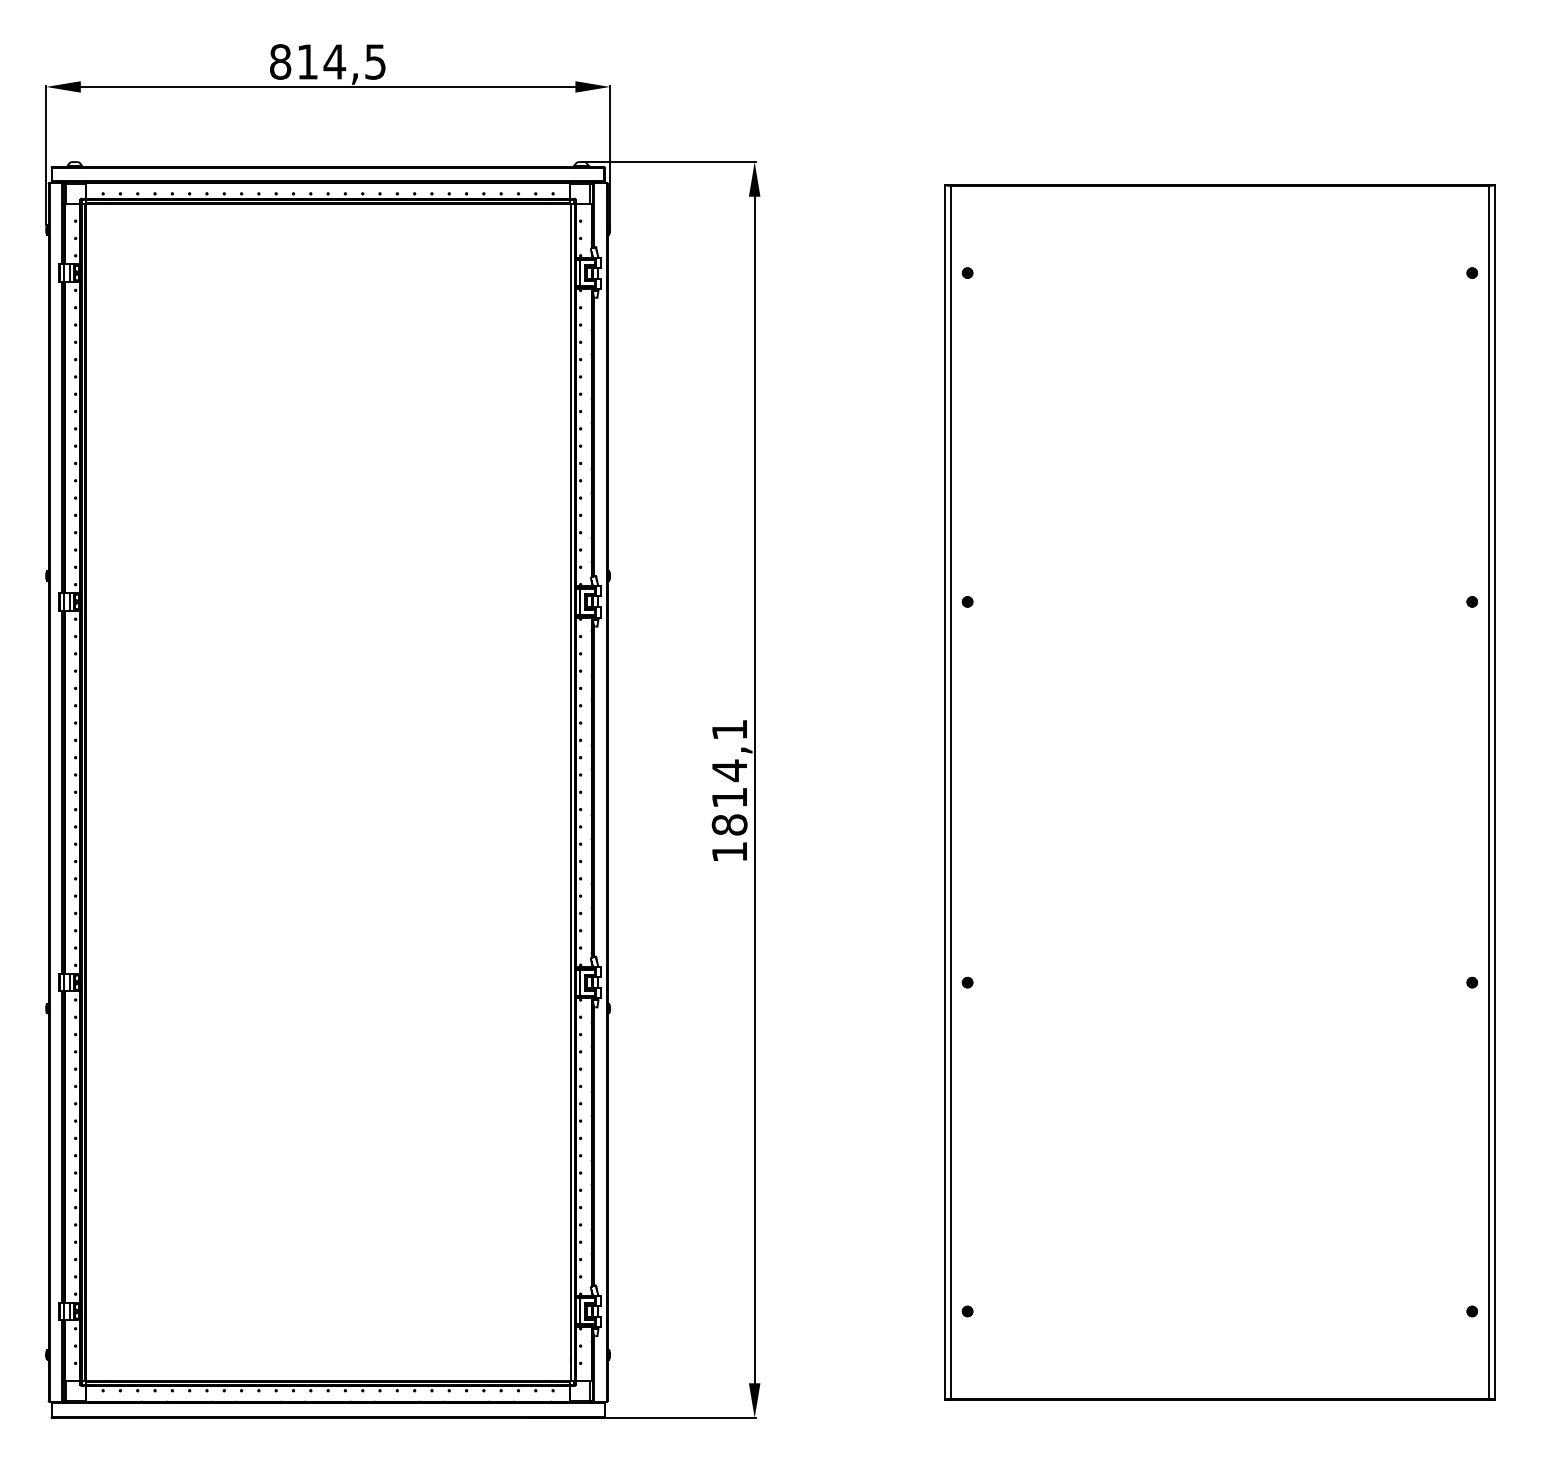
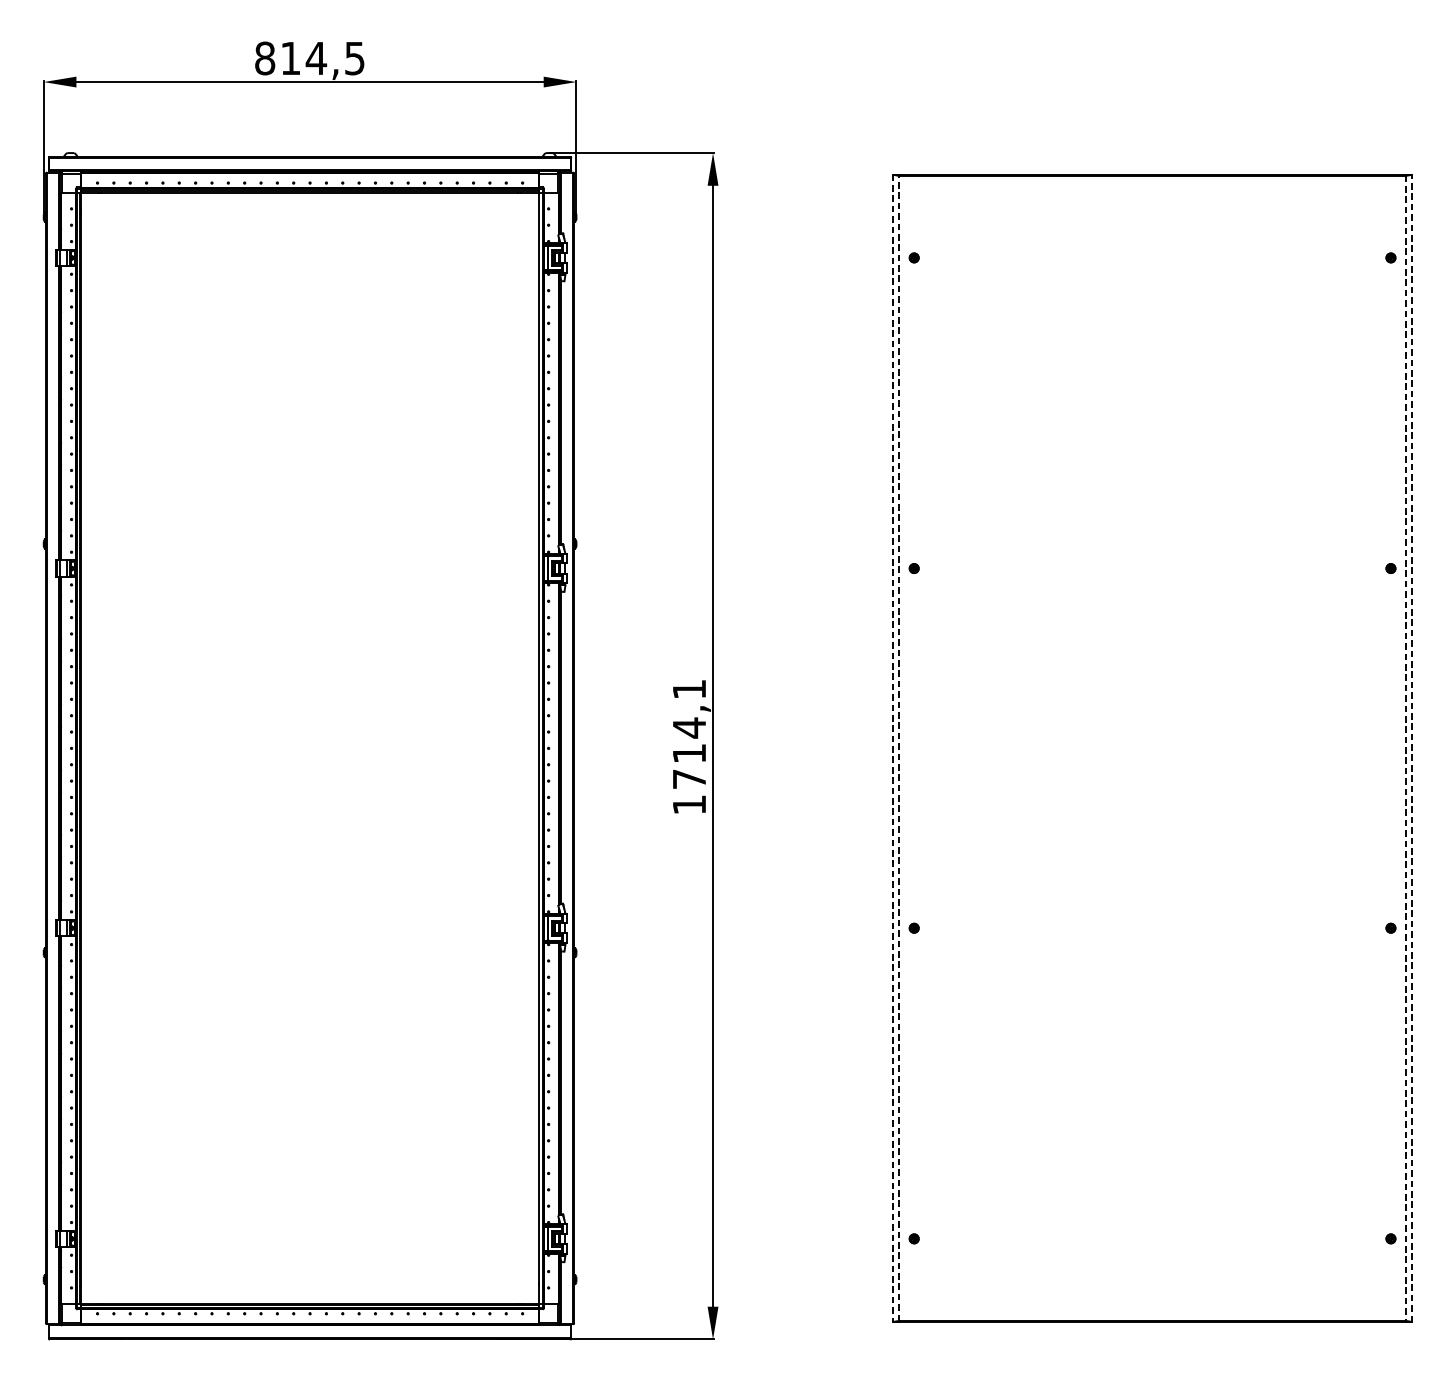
line: (951, 791) -> (898, 747), solid -> dashed
line: (1494, 791) -> (1411, 747), solid -> dashed
line: (945, 792) -> (893, 748), solid -> dashed
line: (1488, 792) -> (1406, 748), solid -> dashed
text: (729, 824) -> (689, 778), 1814,1 -> 1714,1

